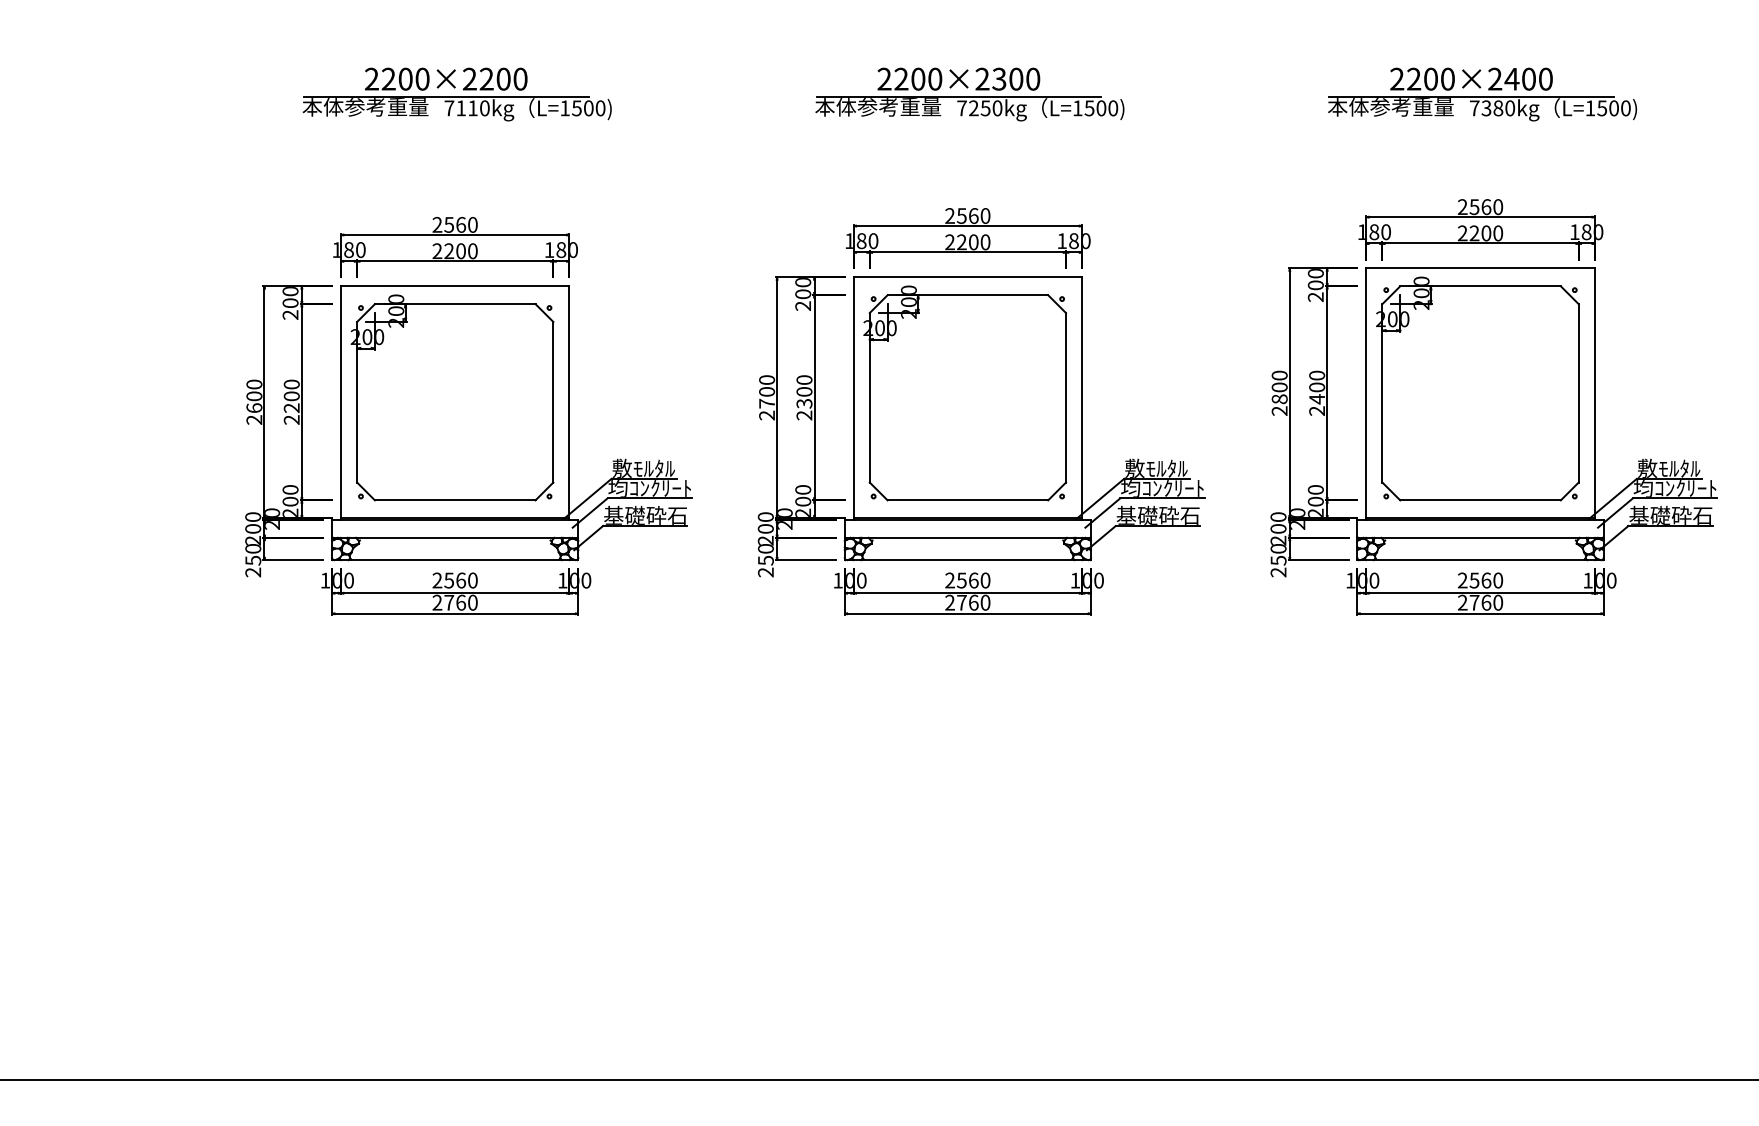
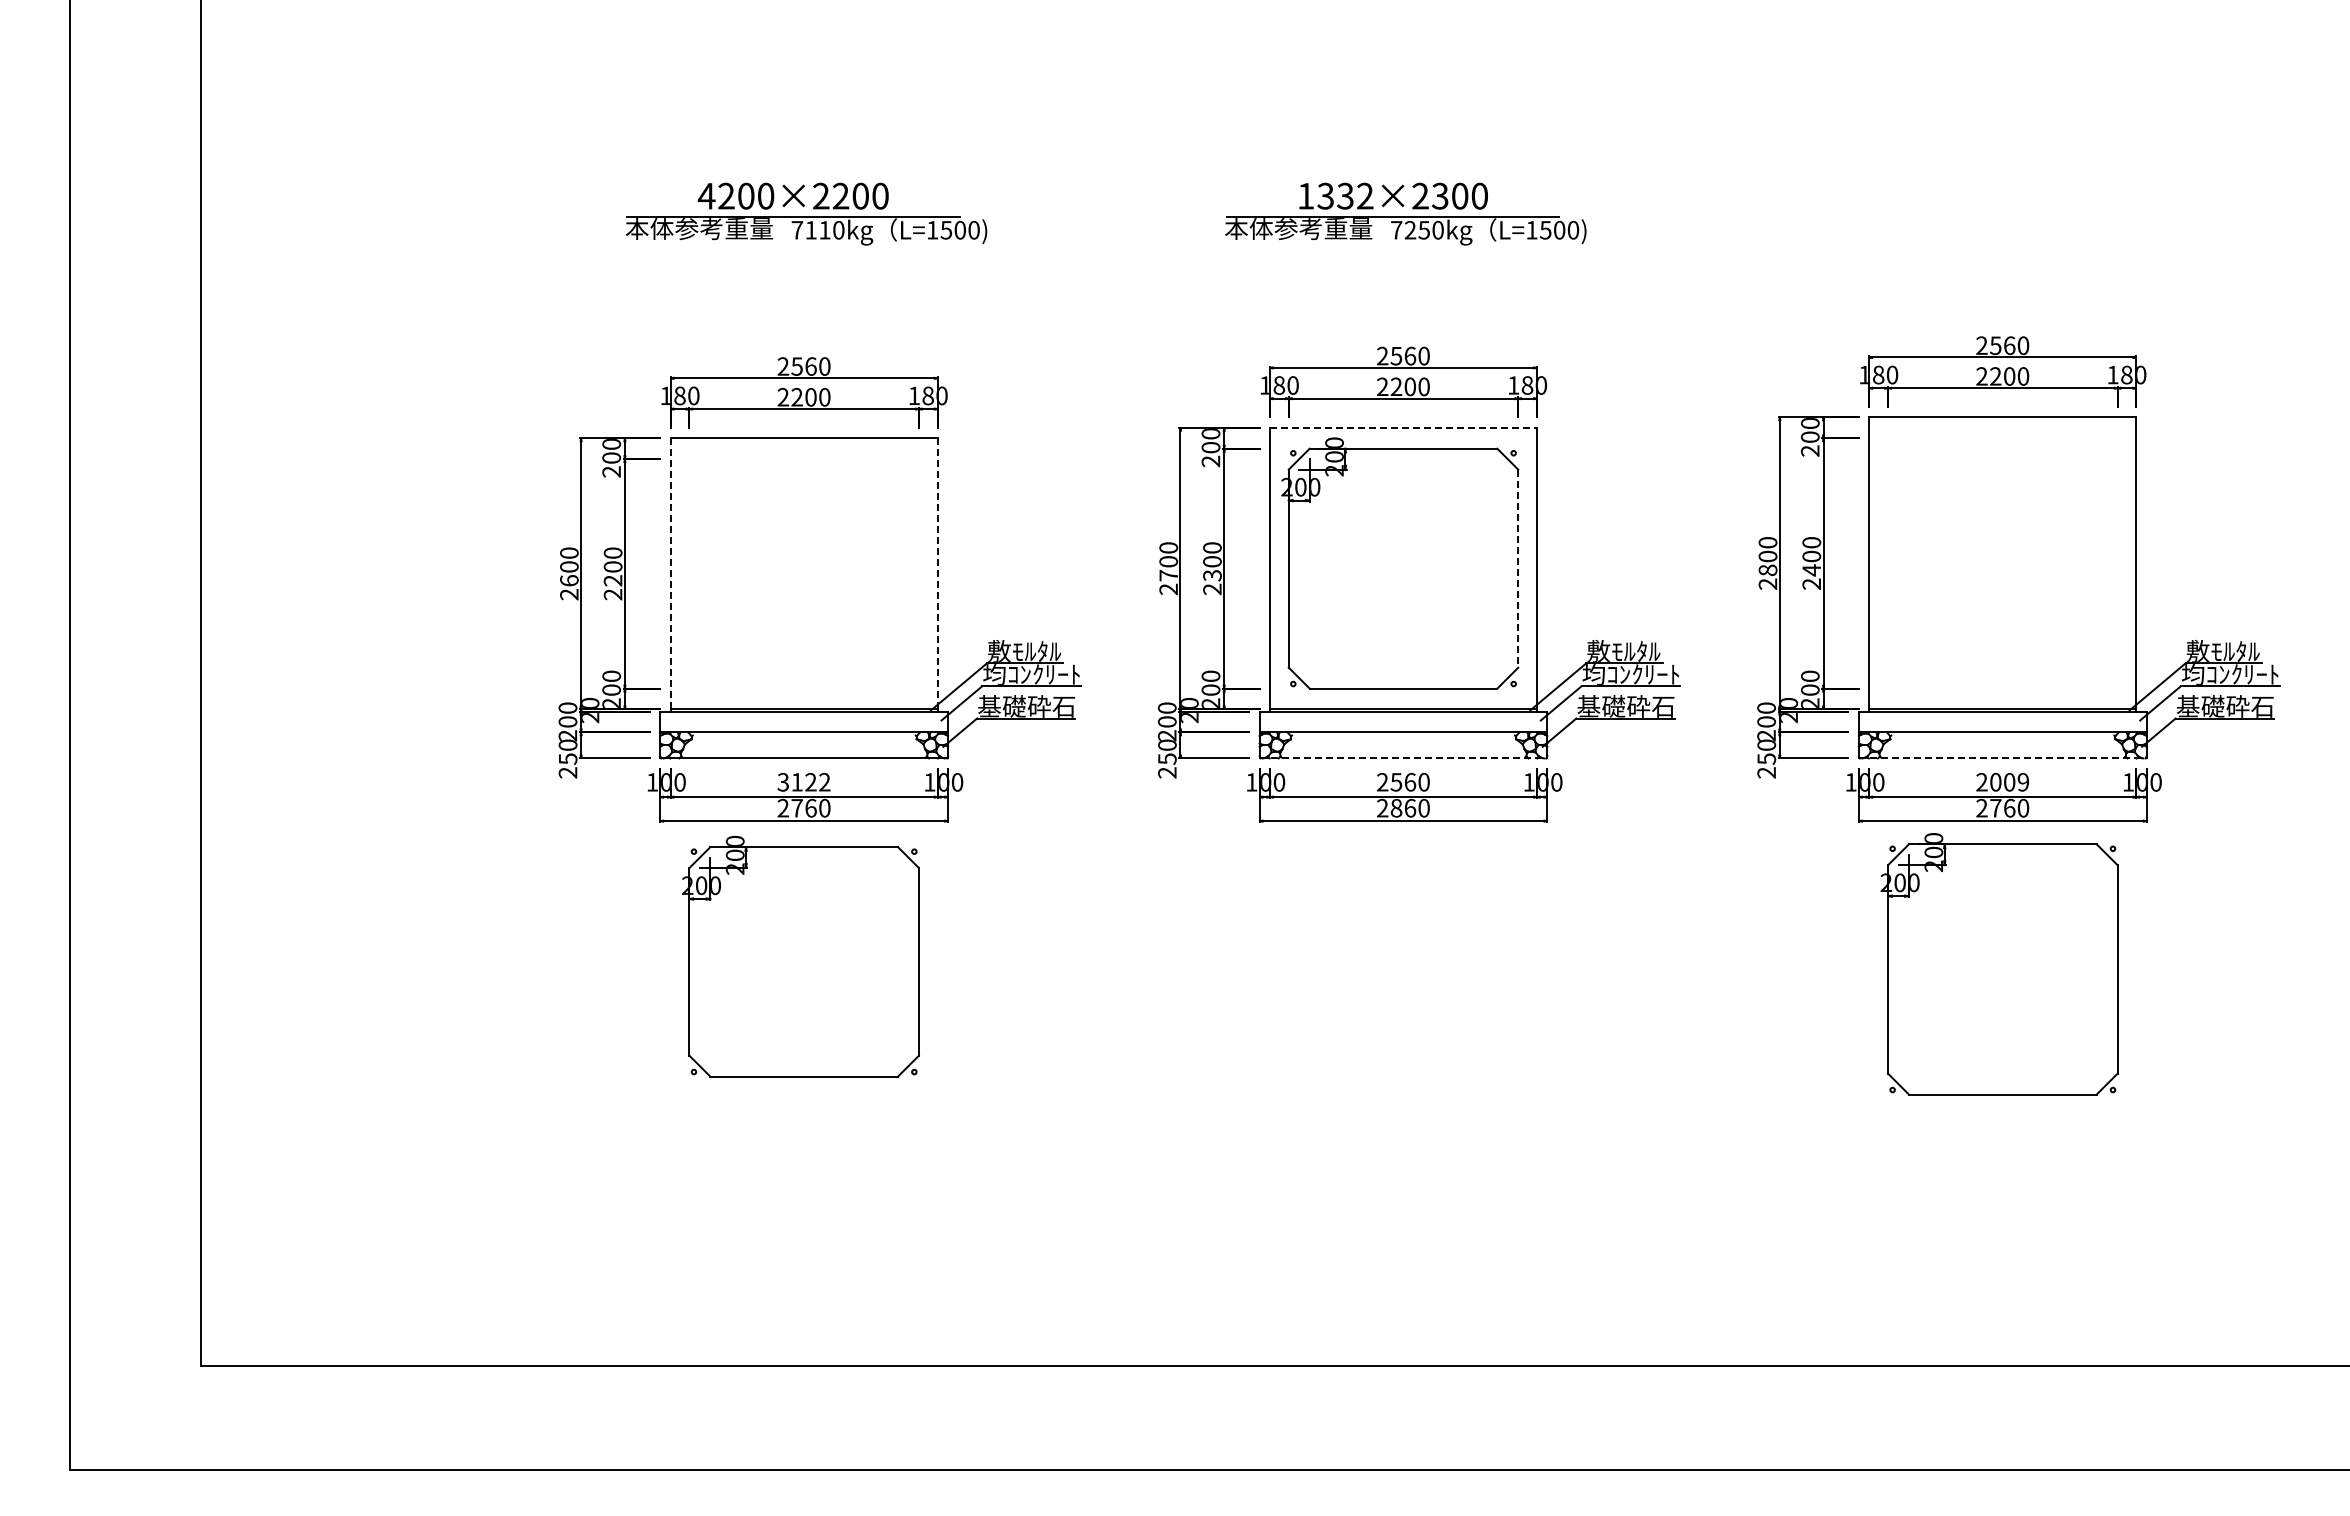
text: (371, 78) -> (706, 195), 2200×2200 -> 4200×2200
text: (909, 78) -> (1335, 195), 2200×2300 -> 1332×2300
part: (1481, 94) -> (2004, 213), removed
line: (968, 277) -> (1404, 427), solid -> dashed
part: (1477, 389) -> (1999, 964), moved
part: (452, 397) -> (800, 956), moved
line: (1066, 398) -> (1518, 569), solid -> dashed
line: (340, 401) -> (670, 573), solid -> dashed
line: (569, 401) -> (937, 573), solid -> dashed
line: (967, 560) -> (1403, 758), solid -> dashed
line: (1480, 560) -> (2002, 758), solid -> dashed
text: (454, 579) -> (803, 781), 2560 -> 3122
text: (1486, 580) -> (2009, 782), 2560 -> 2009
text: (961, 602) -> (1396, 808), 2760 -> 2860

